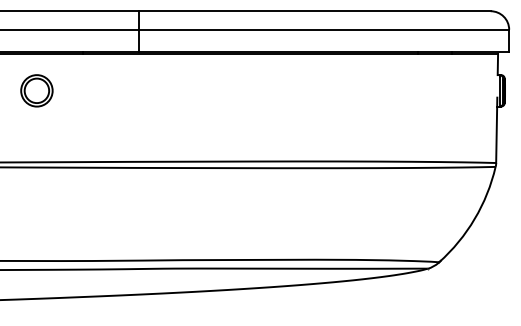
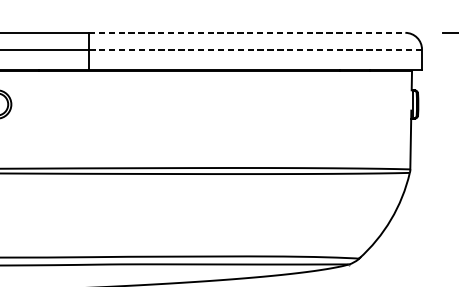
line: (314, 11) -> (246, 33), solid -> dashed
line: (323, 29) -> (255, 49), solid -> dashed

